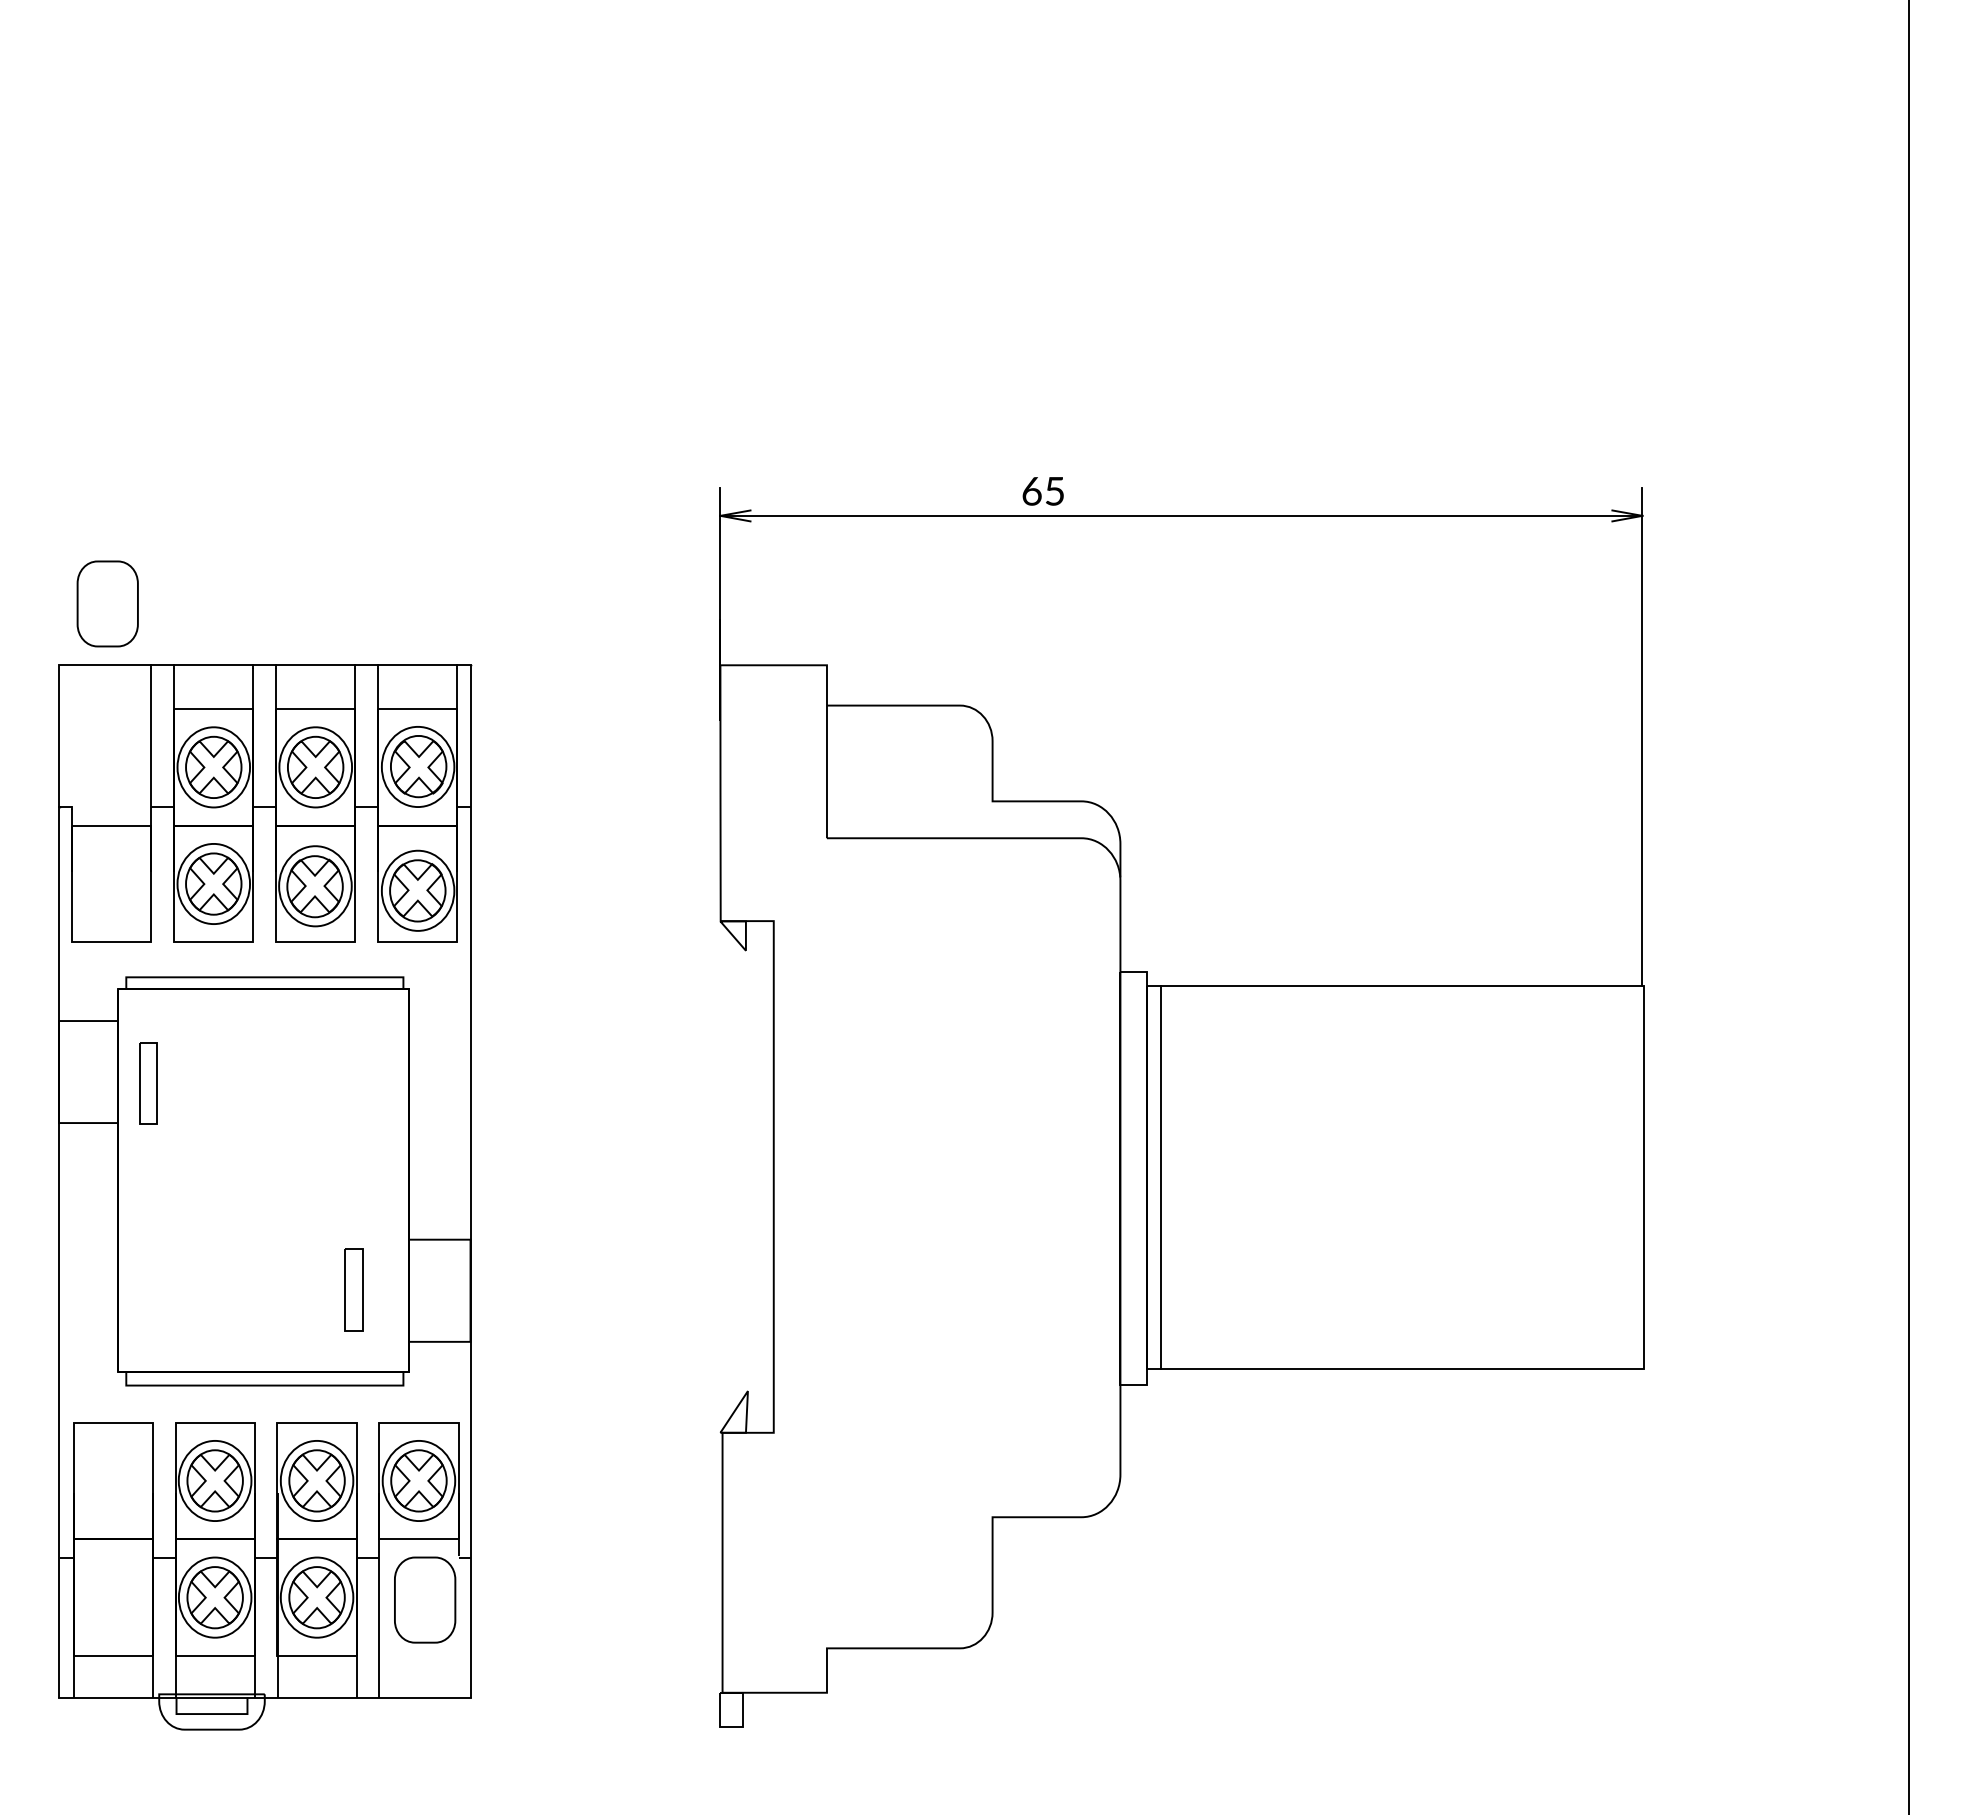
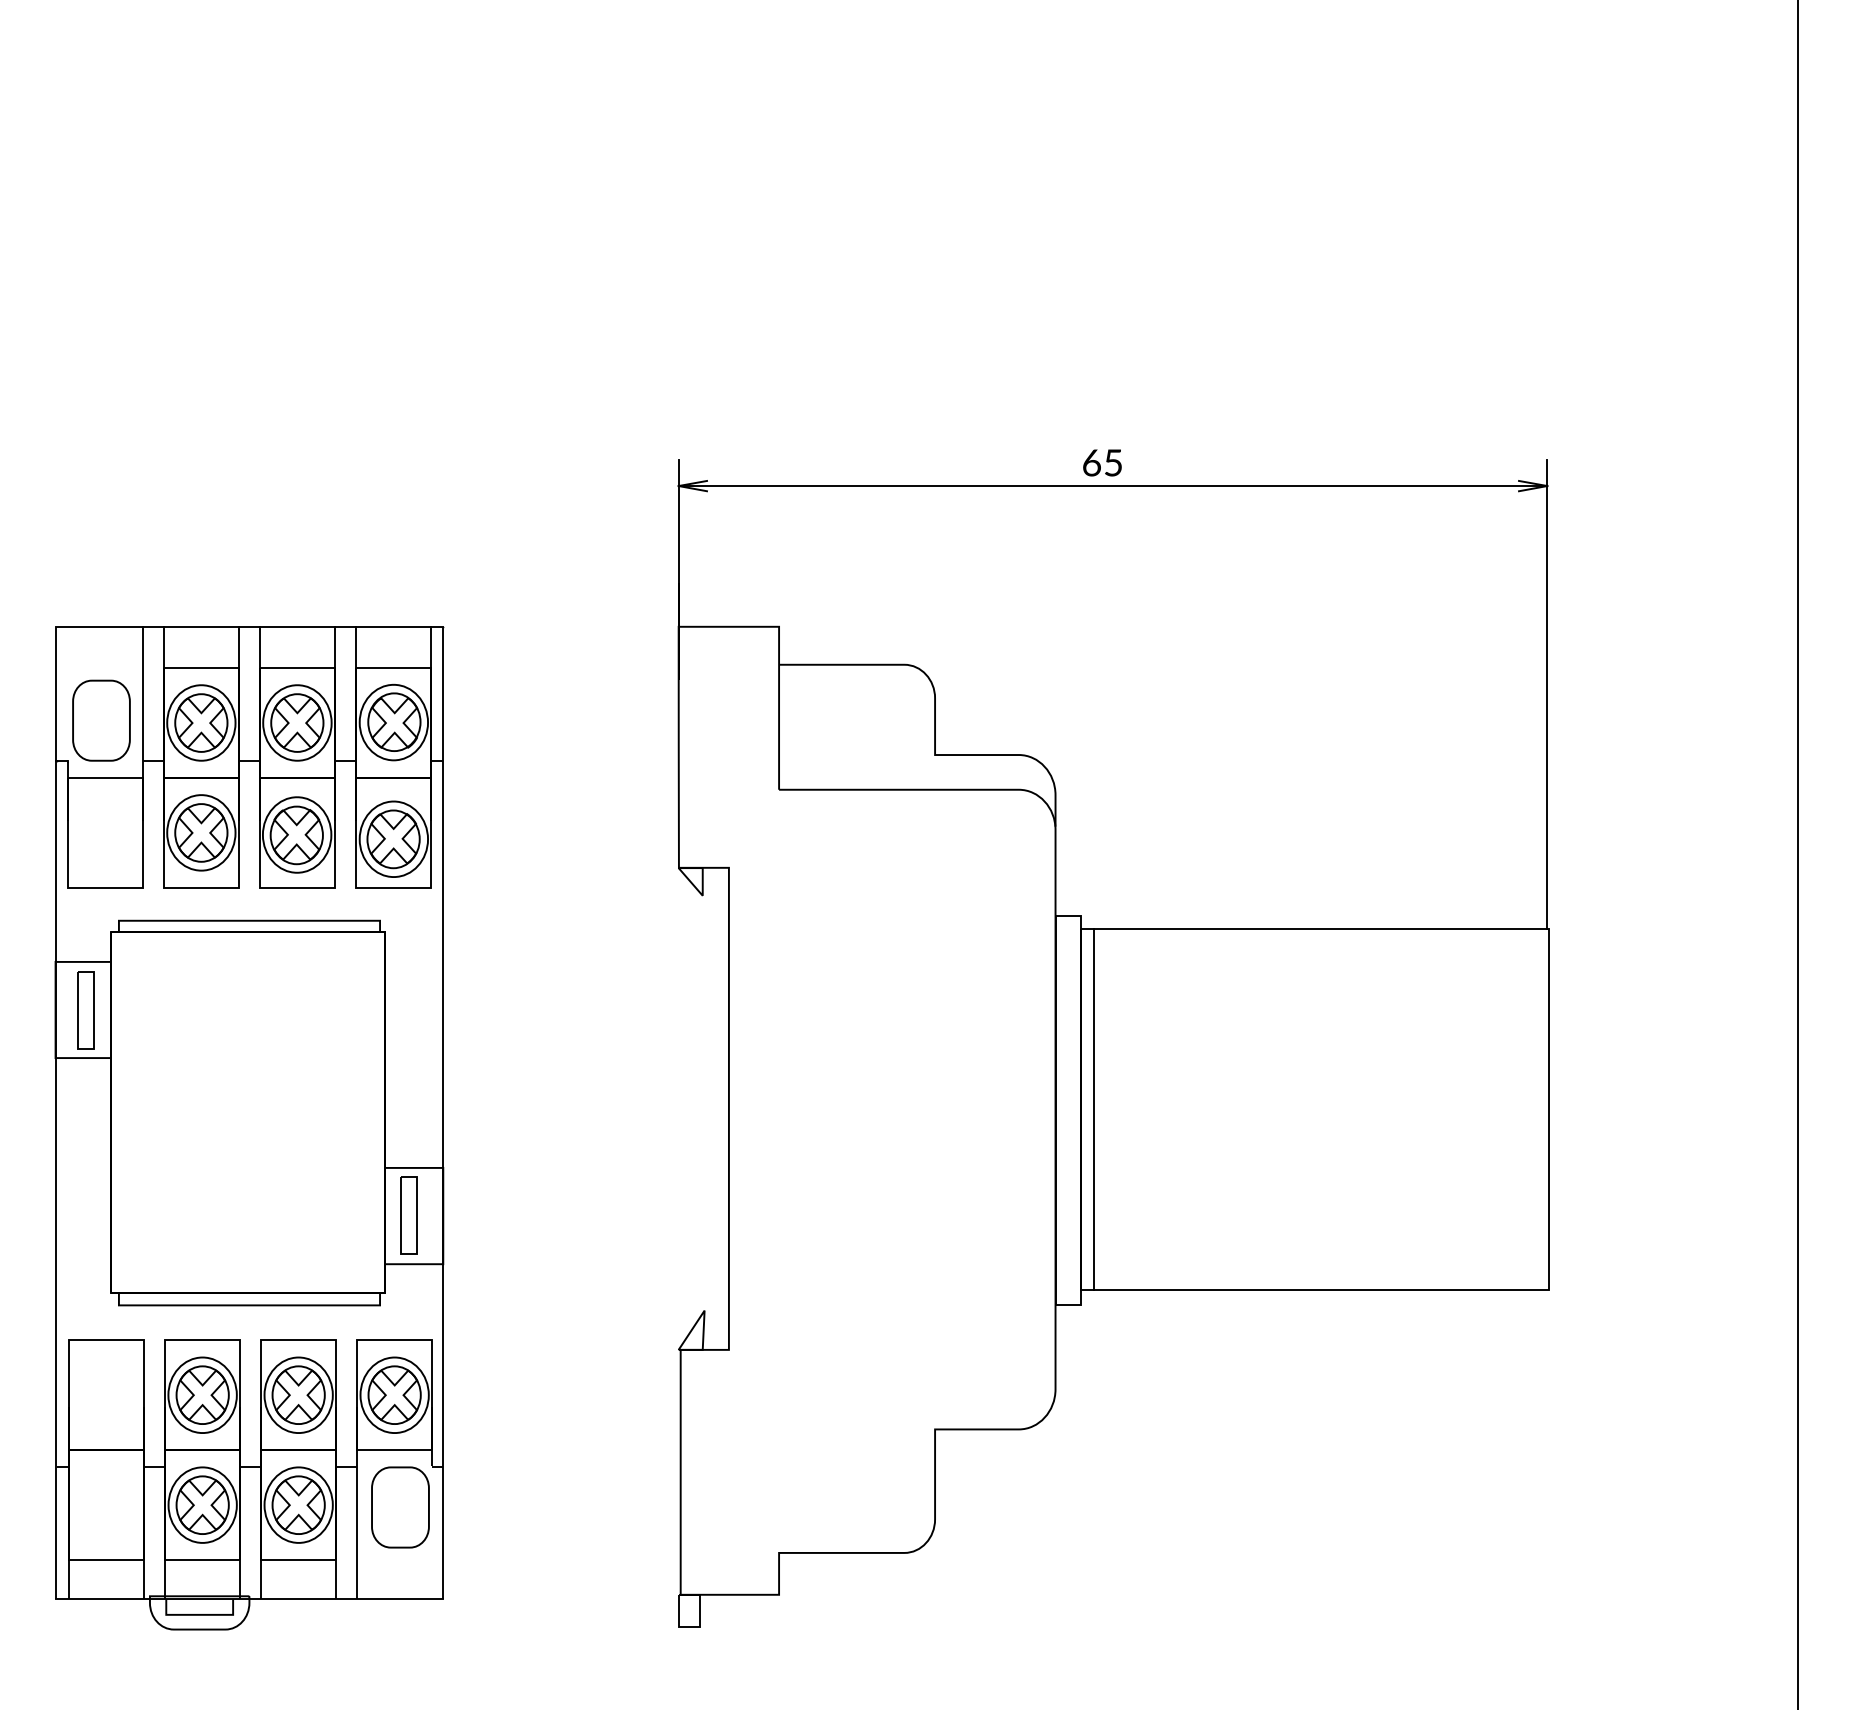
text: (1042, 491) -> (1101, 463), moved
part: (107, 603) -> (101, 720), moved
part: (148, 1083) -> (86, 1010), moved
part: (353, 1289) -> (408, 1214), moved

